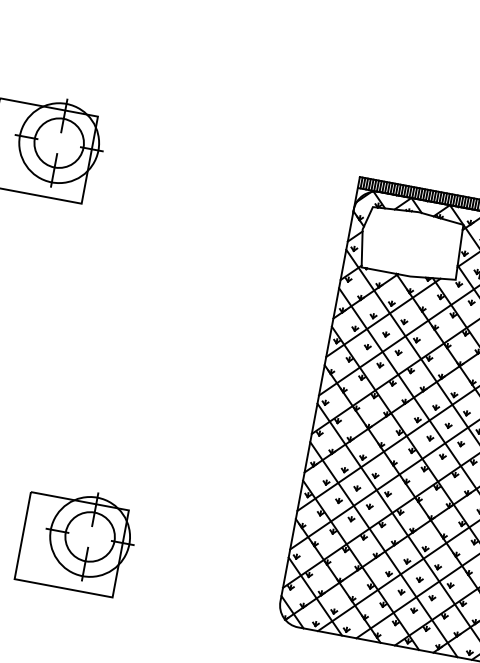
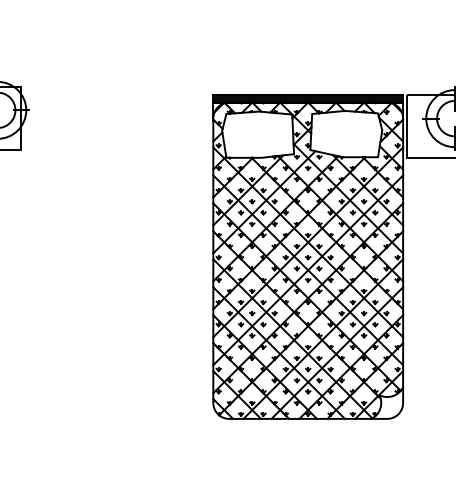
part: (78, 540) -> (63, 386), removed

